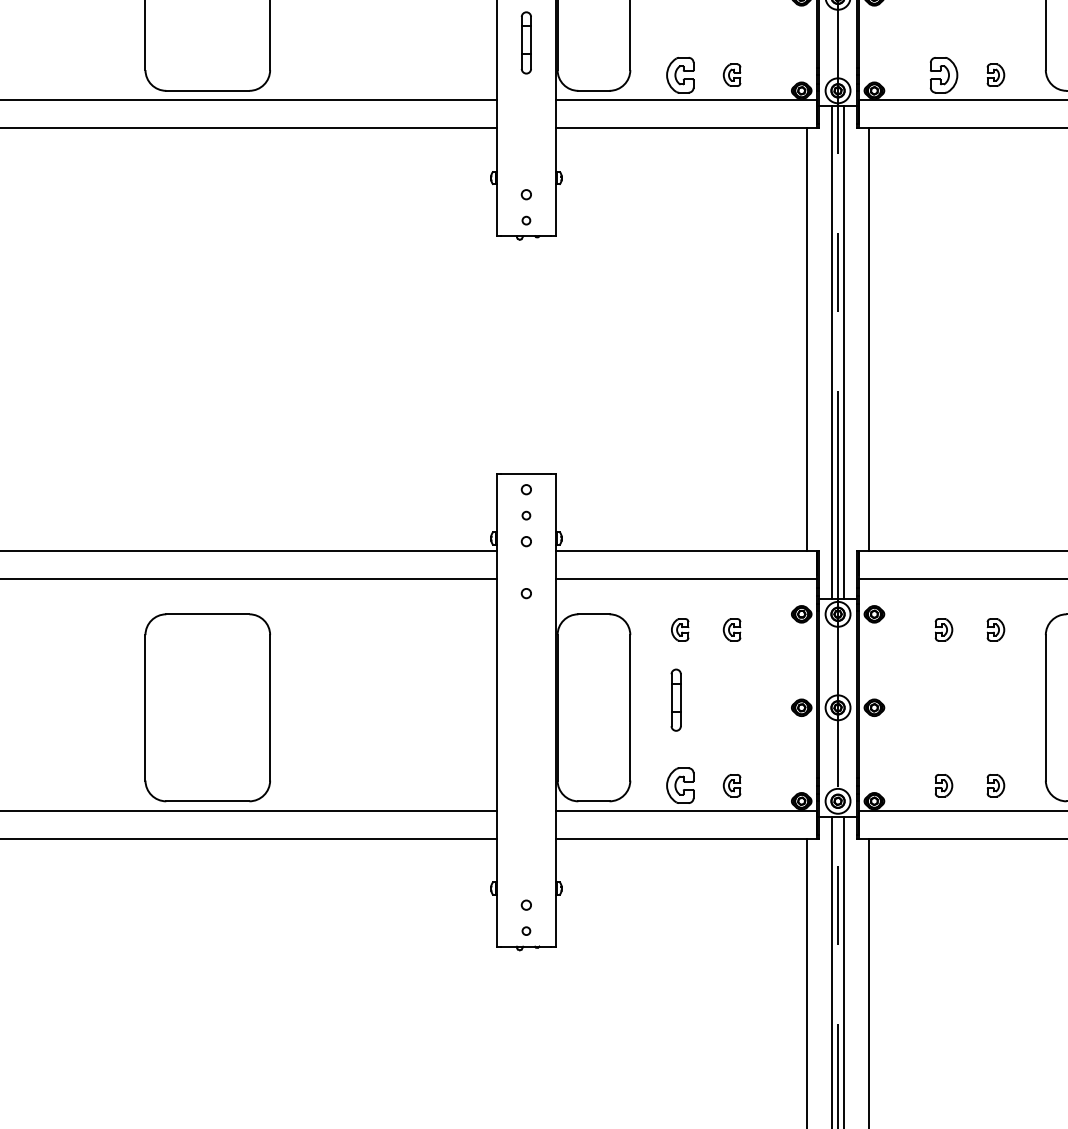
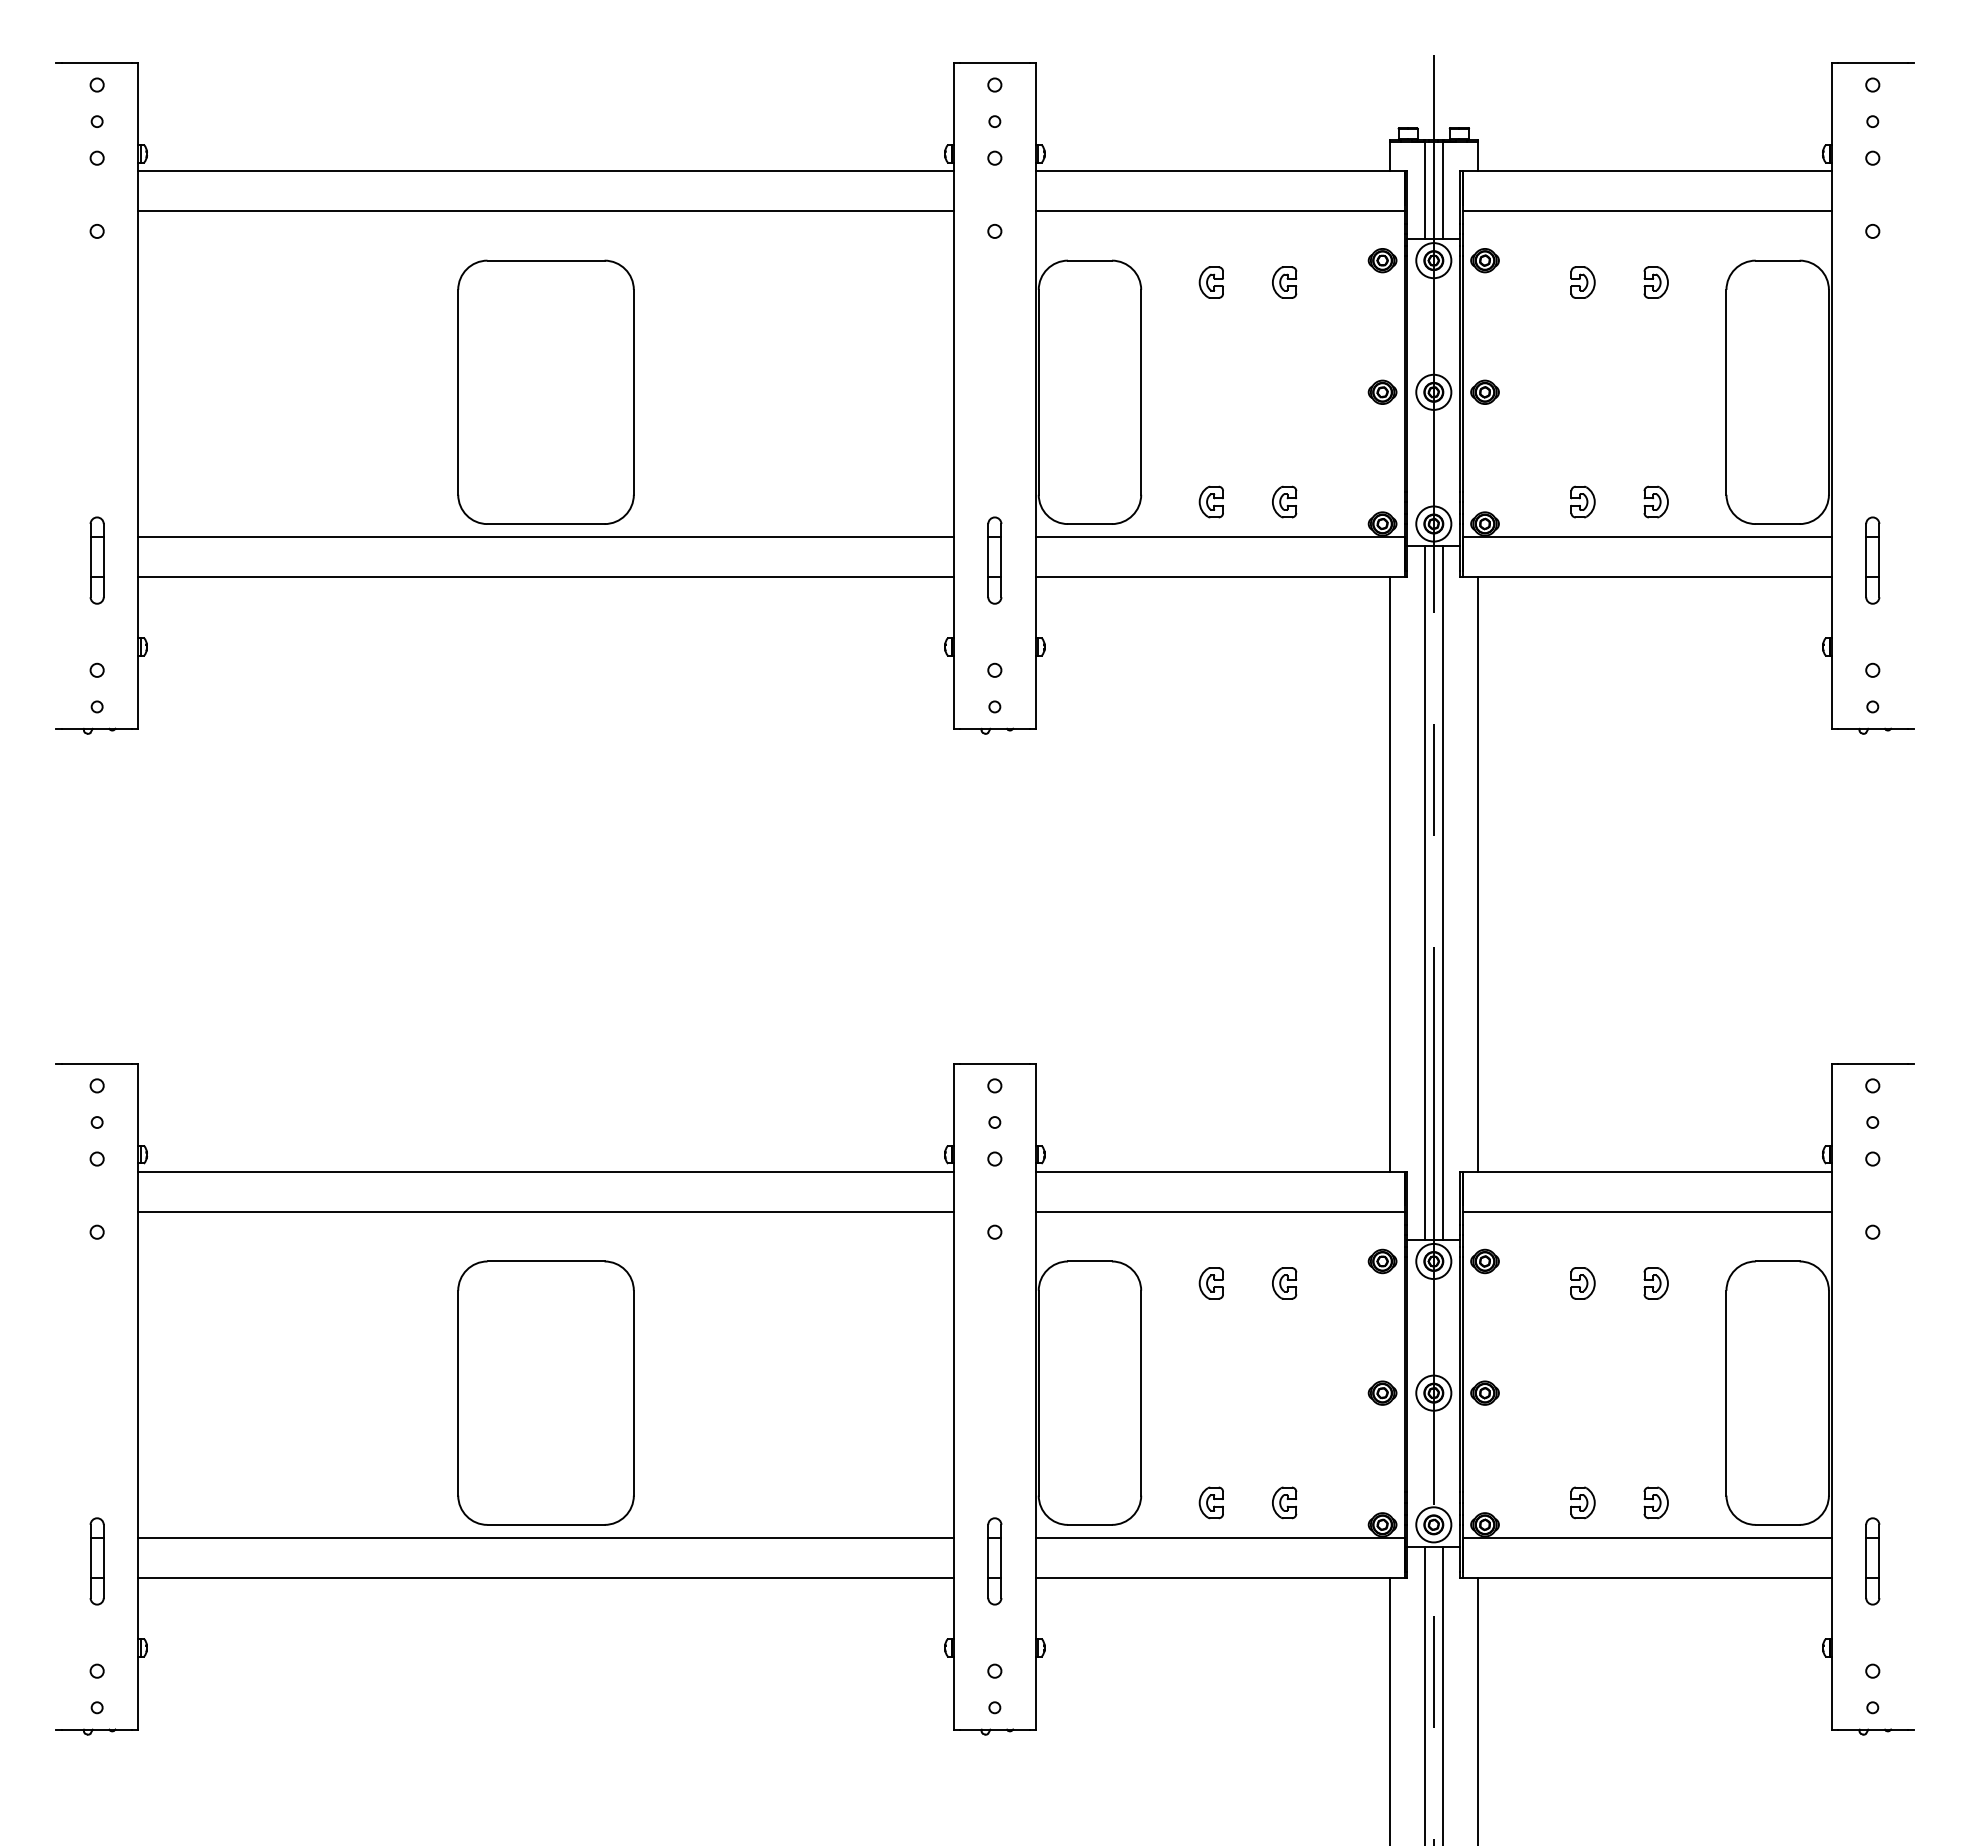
part: (526, 42) -> (994, 560), moved
part: (679, 74) -> (1210, 501), size x0.62
part: (943, 74) -> (1582, 501), size x0.62
part: (675, 700) -> (994, 1561), moved
part: (679, 785) -> (1210, 1502), size x0.62

